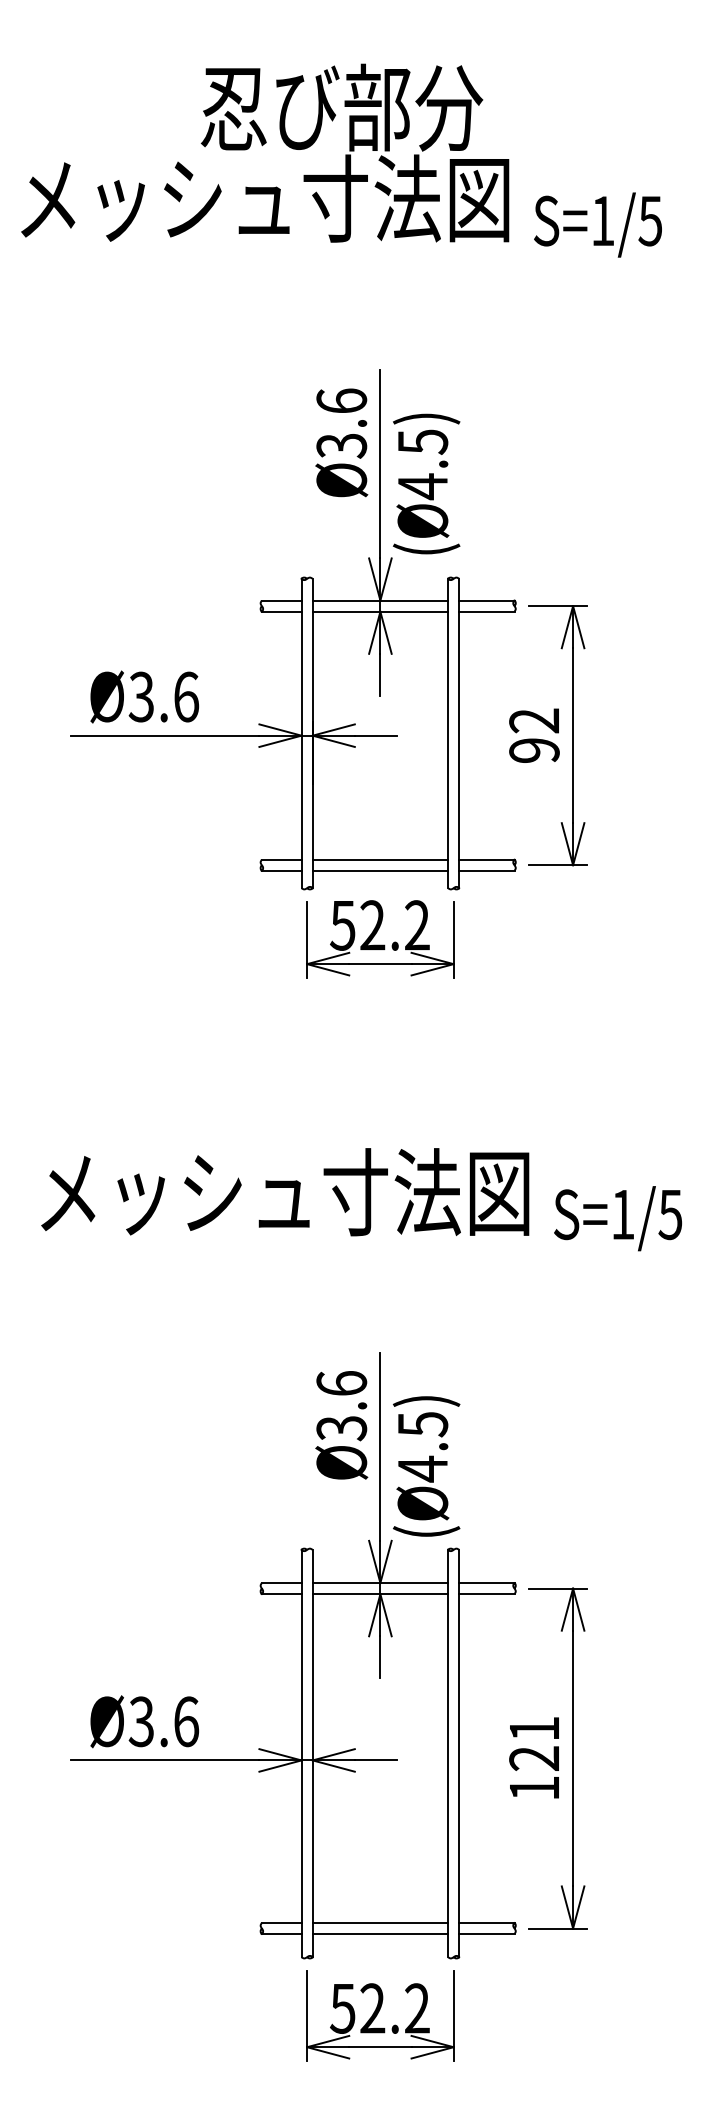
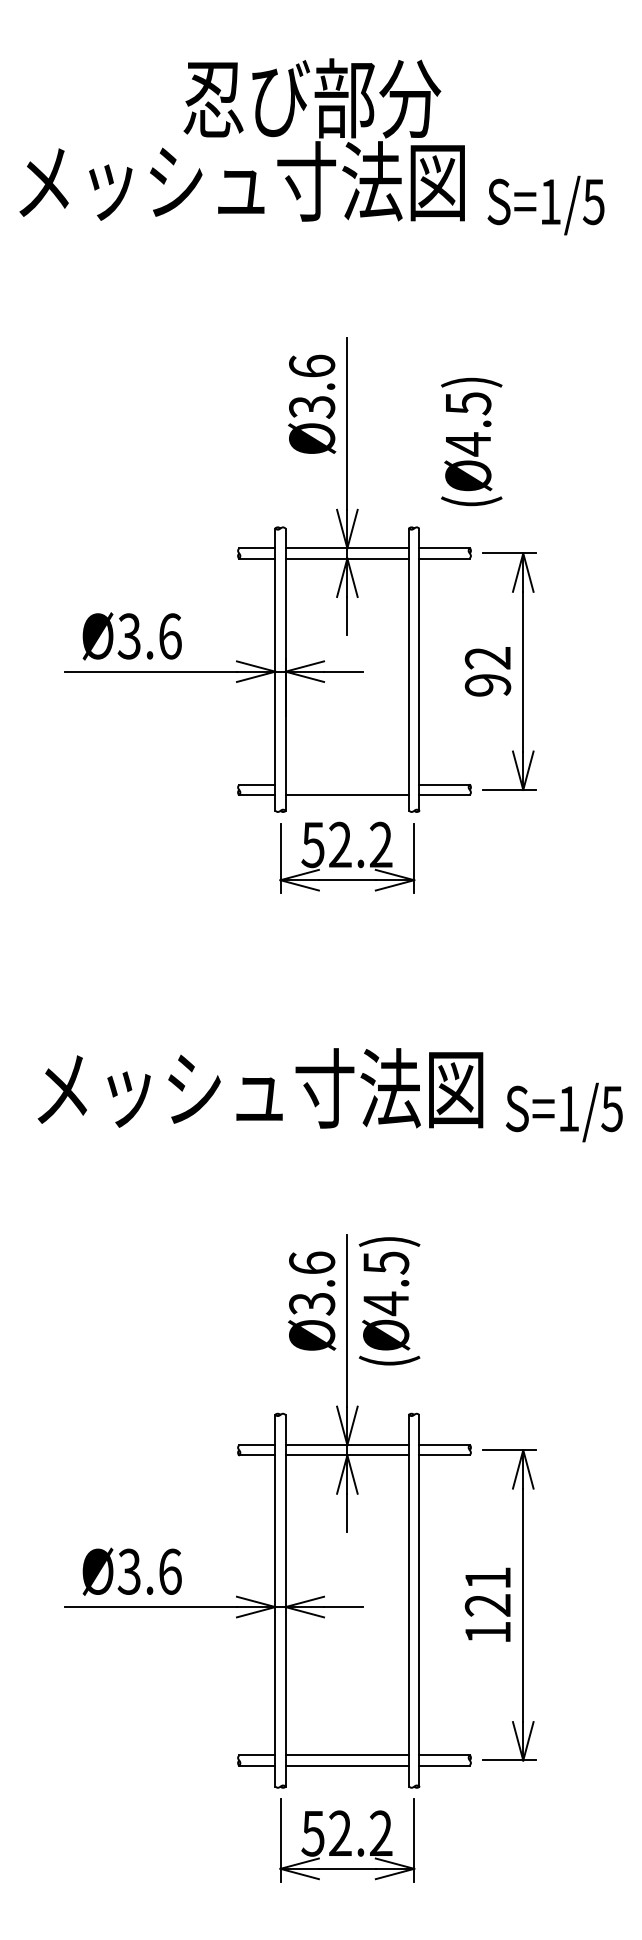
text: (426, 483) -> (471, 441), moved
line: (380, 859) -> (347, 784), removed
text: (426, 1466) -> (389, 1301), moved

